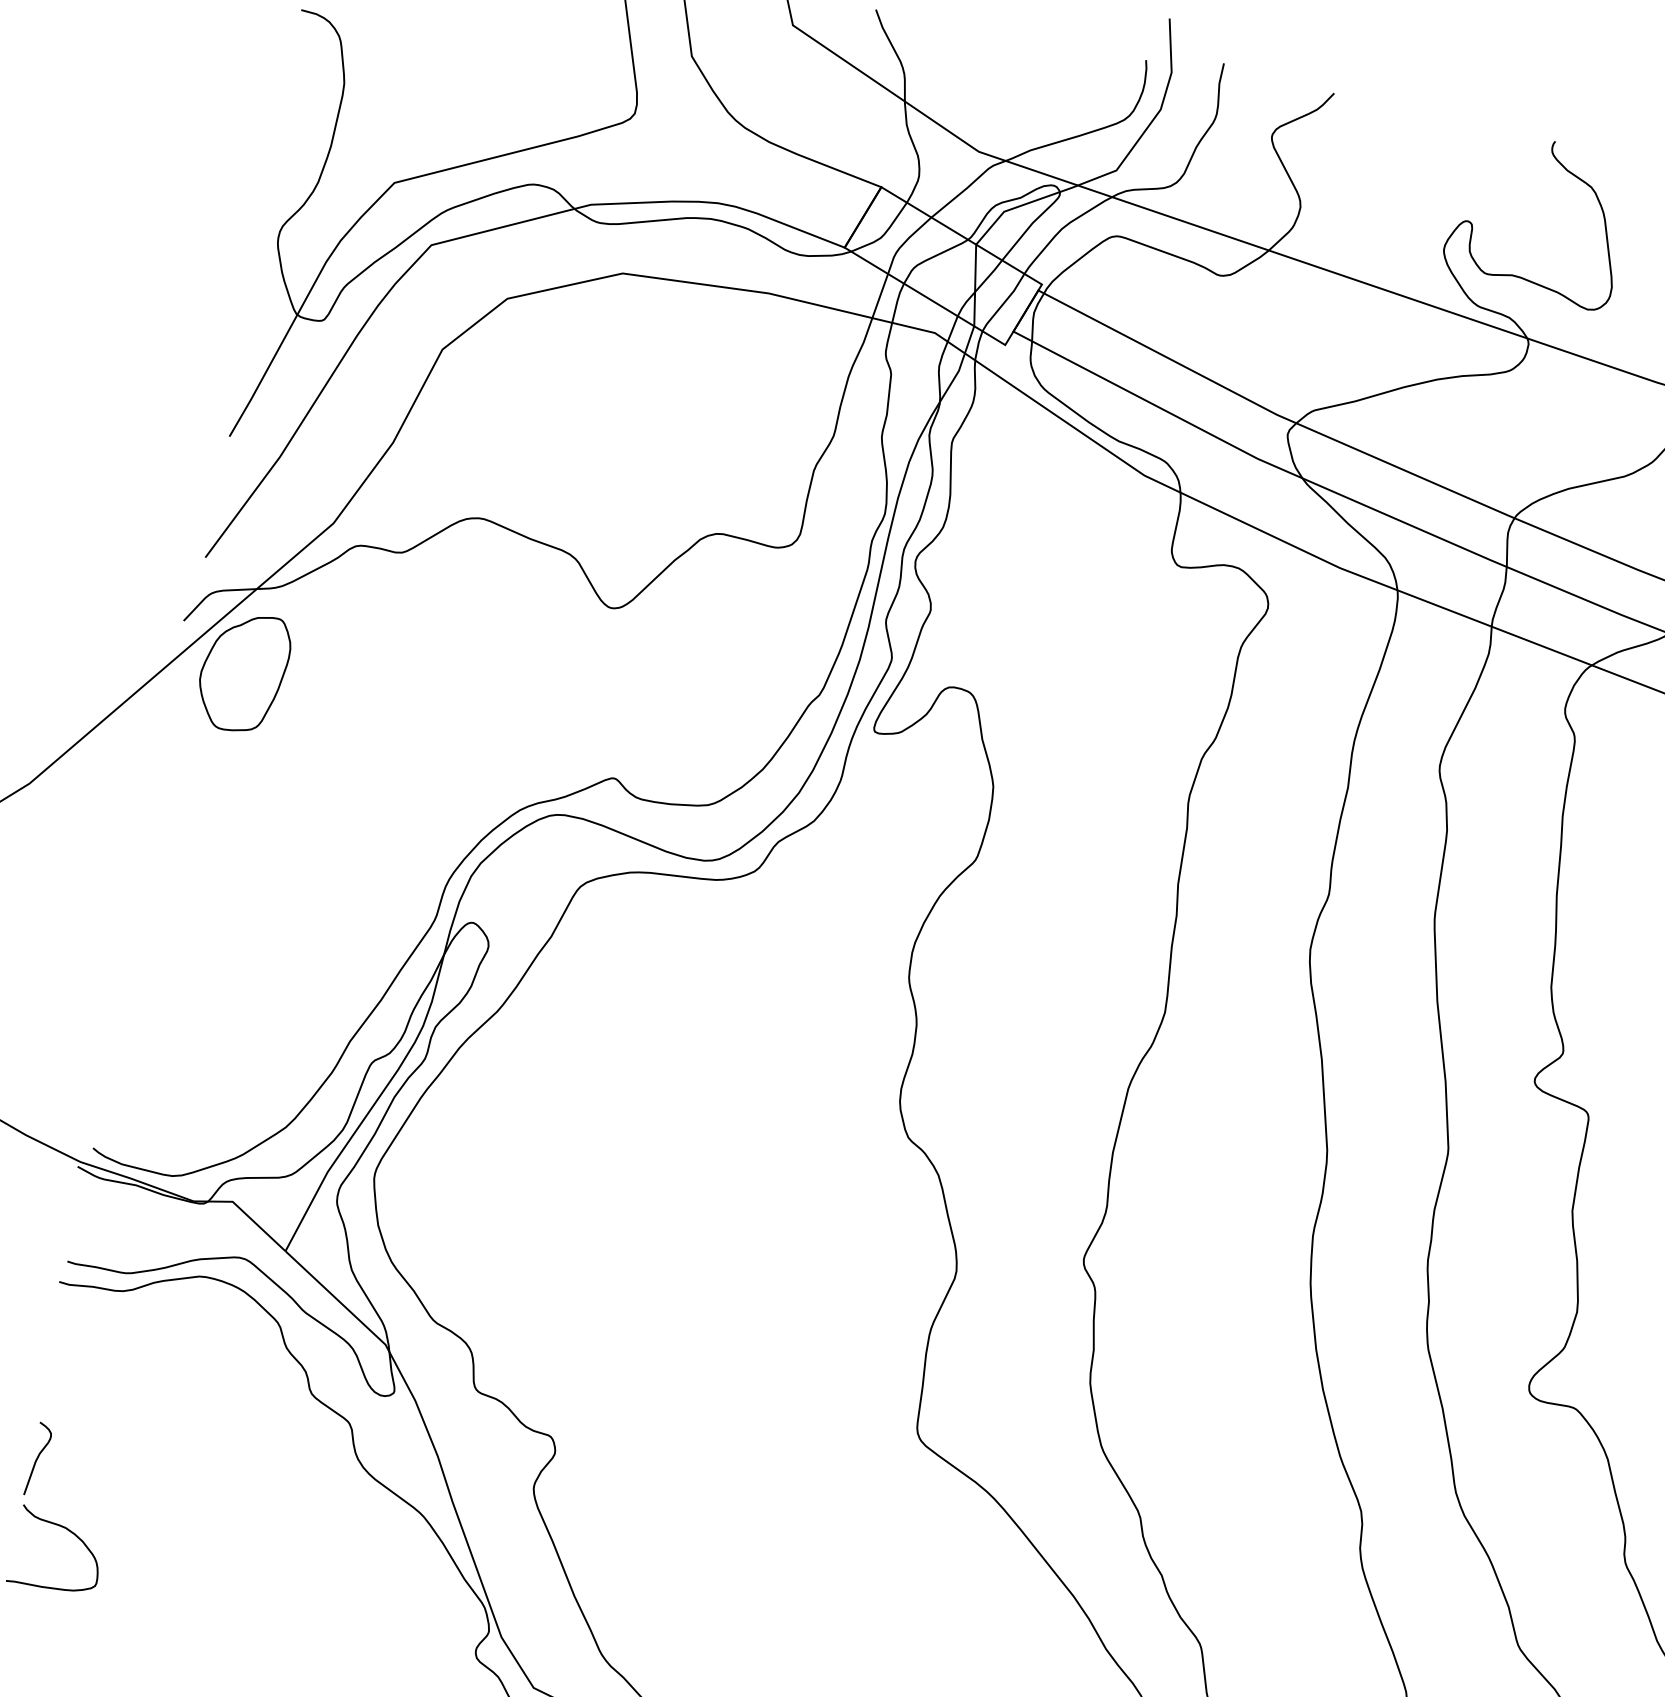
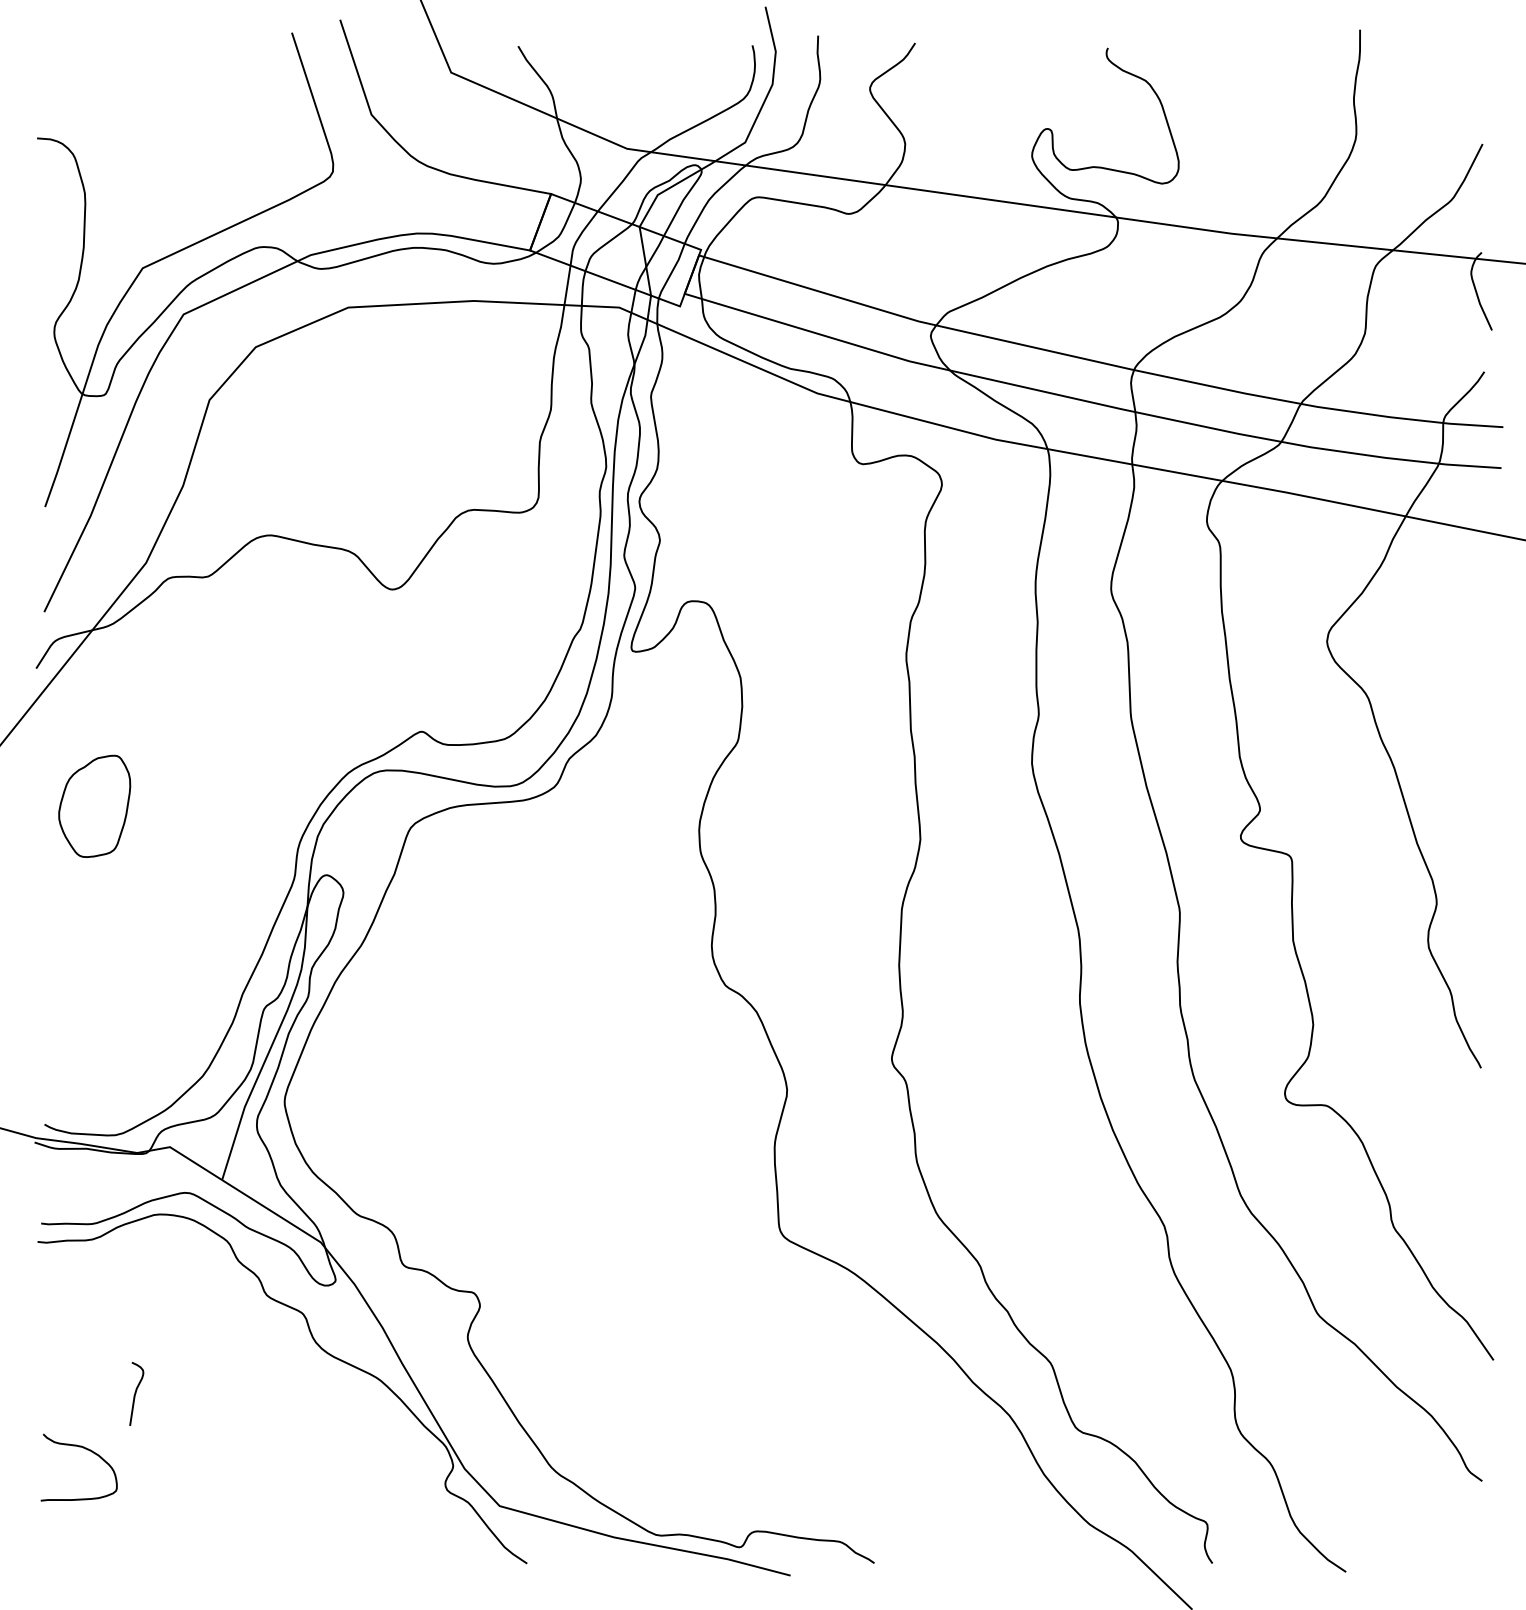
part: (243, 671) -> (94, 805), moved
curve: (38, 1458) -> (136, 1393), moved

